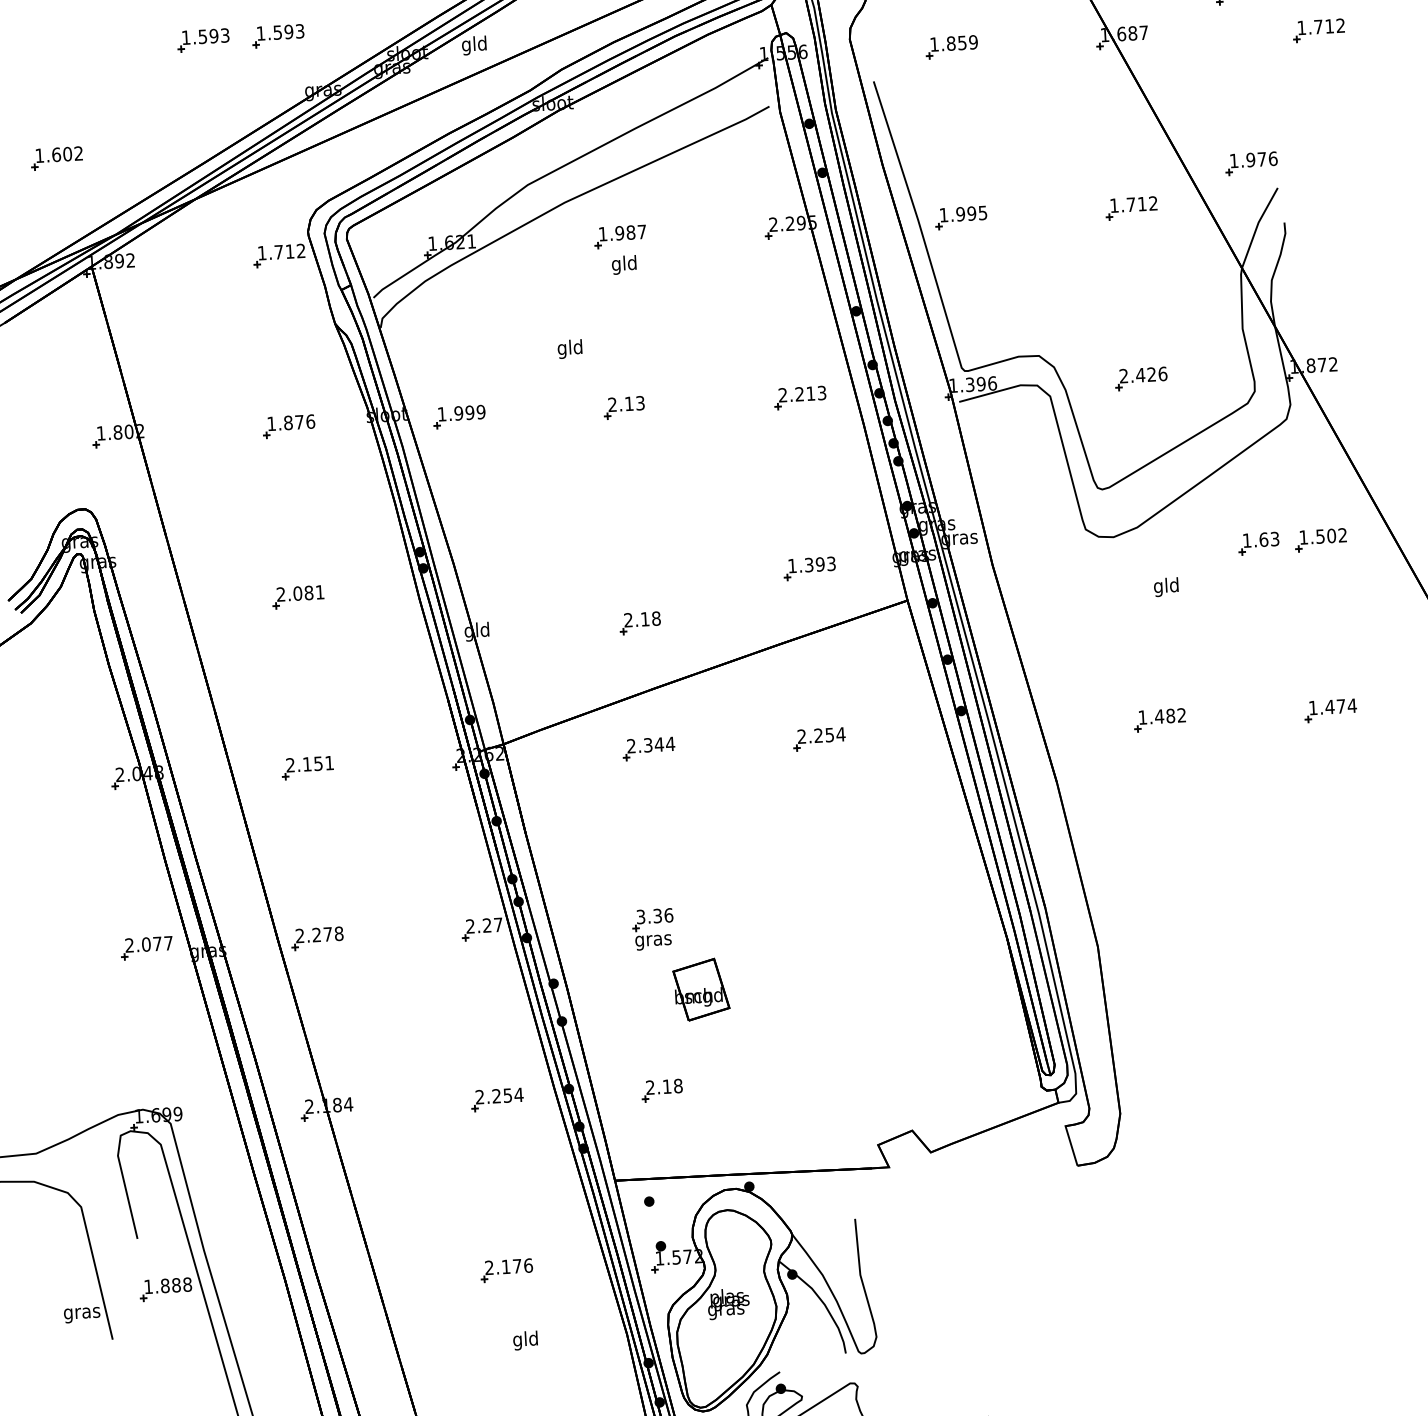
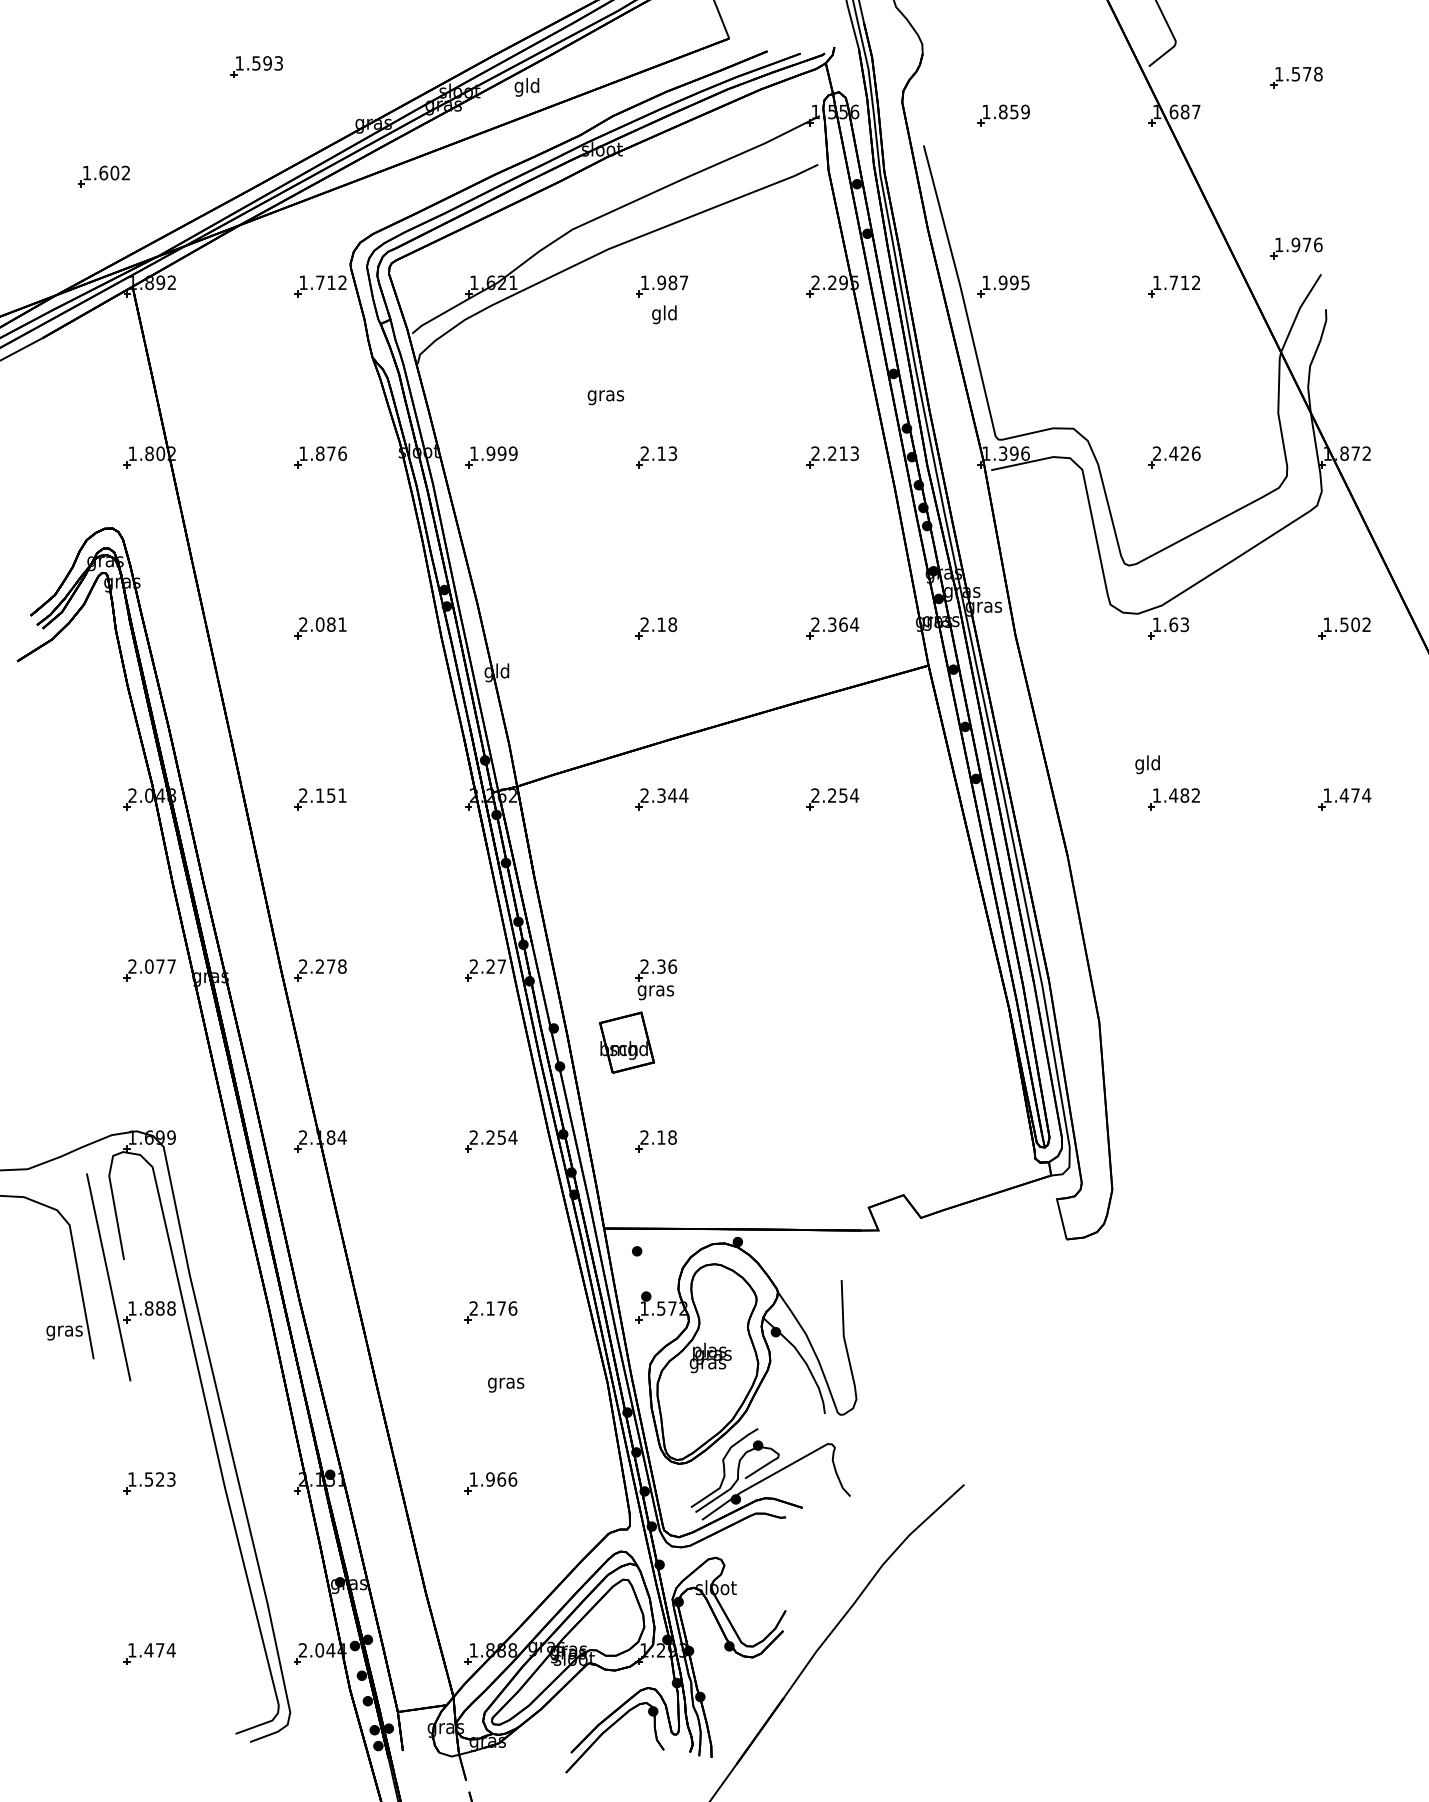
part: (1318, 30) -> (1370, 119), removed
part: (277, 35) -> (331, 66), removed
text: (569, 348) -> (605, 395), gld -> gras
part: (1258, 543) -> (1168, 628), moved
text: (812, 564) -> (835, 624), 1.393 -> 2.364
text: (1166, 586) -> (1147, 764), moved
part: (640, 623) -> (656, 628), moved
text: (640, 916) -> (644, 966), 3.36 -> 2.36
part: (700, 989) -> (626, 1042), moved
line: (122, 1257) -> (108, 1277), added
text: (526, 1339) -> (506, 1382), gld -> gras

